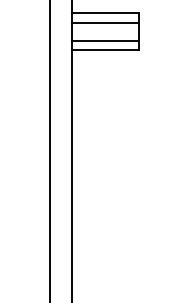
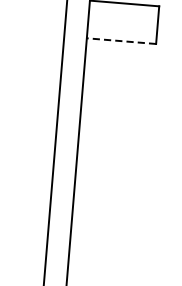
line: (105, 22) -> (123, 12), removed
line: (105, 40) -> (122, 31), removed
line: (105, 50) -> (121, 41), solid -> dashed

